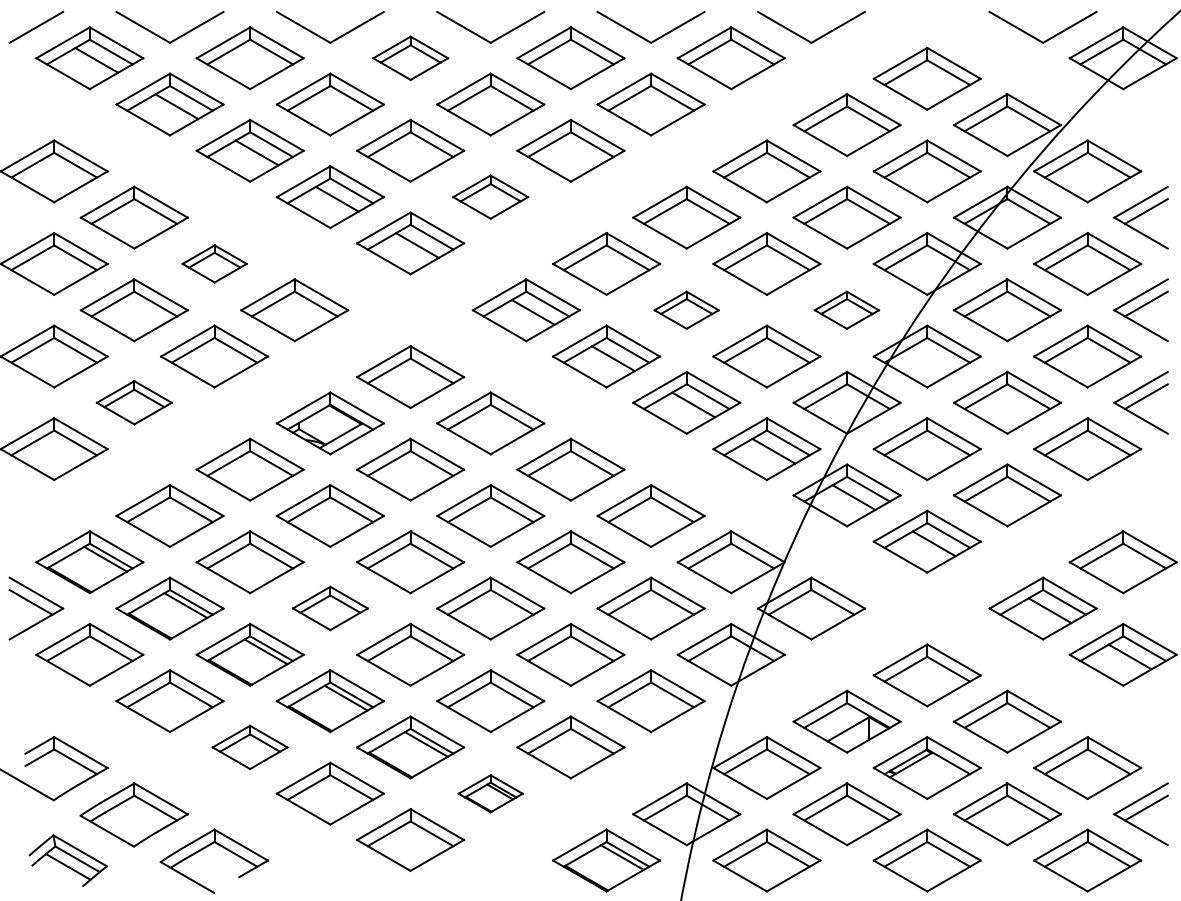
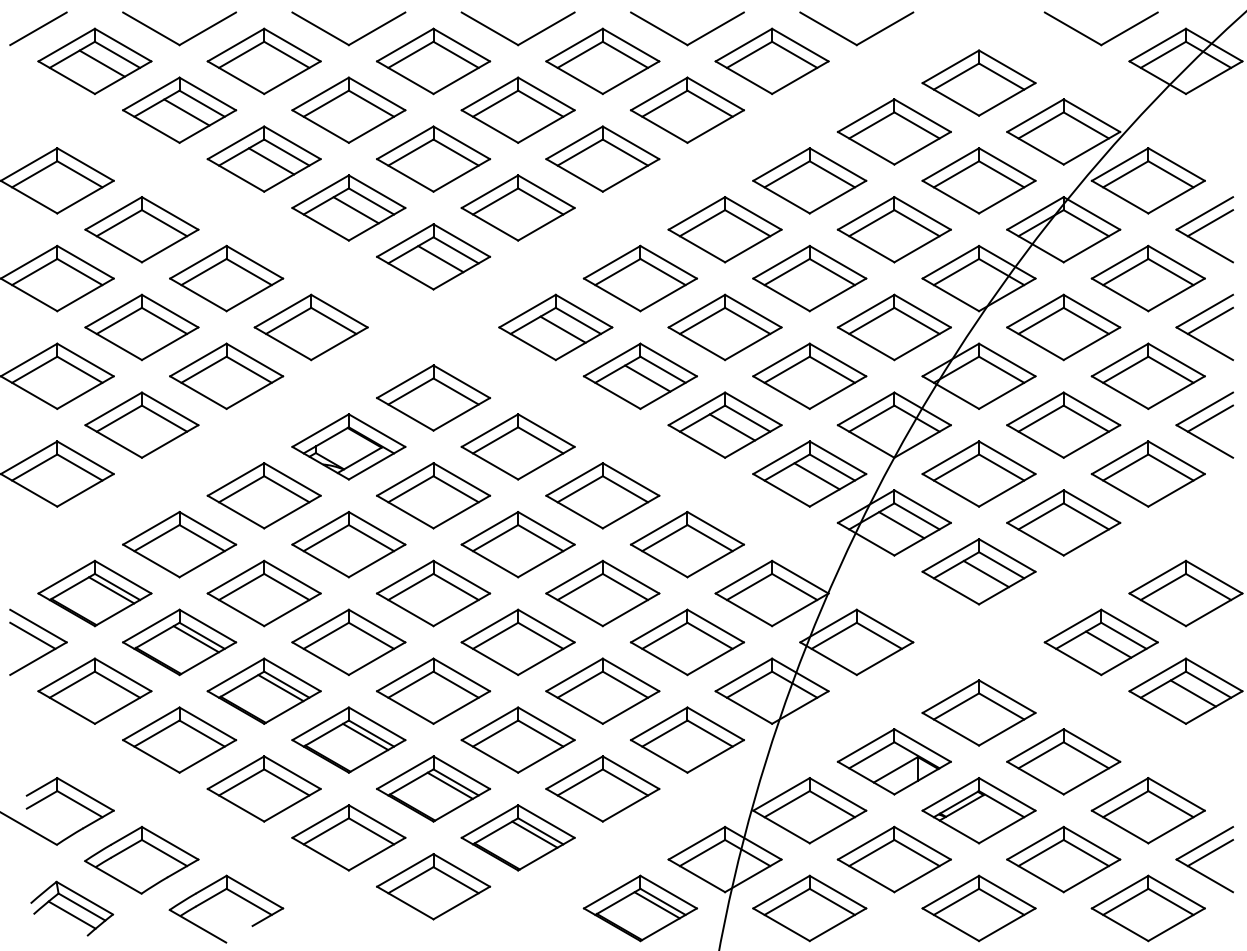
part: (410, 58) -> (433, 61), size x1.43
part: (490, 196) -> (517, 207), size x1.43
part: (214, 263) -> (226, 278), size x1.67
part: (686, 310) -> (724, 327), size x1.67
part: (846, 310) -> (893, 327), size x1.67
part: (133, 402) -> (141, 424), size x1.43
part: (330, 607) -> (348, 641), size x1.43
part: (249, 746) -> (263, 788), size x1.43
part: (490, 793) -> (517, 837), size x1.67

